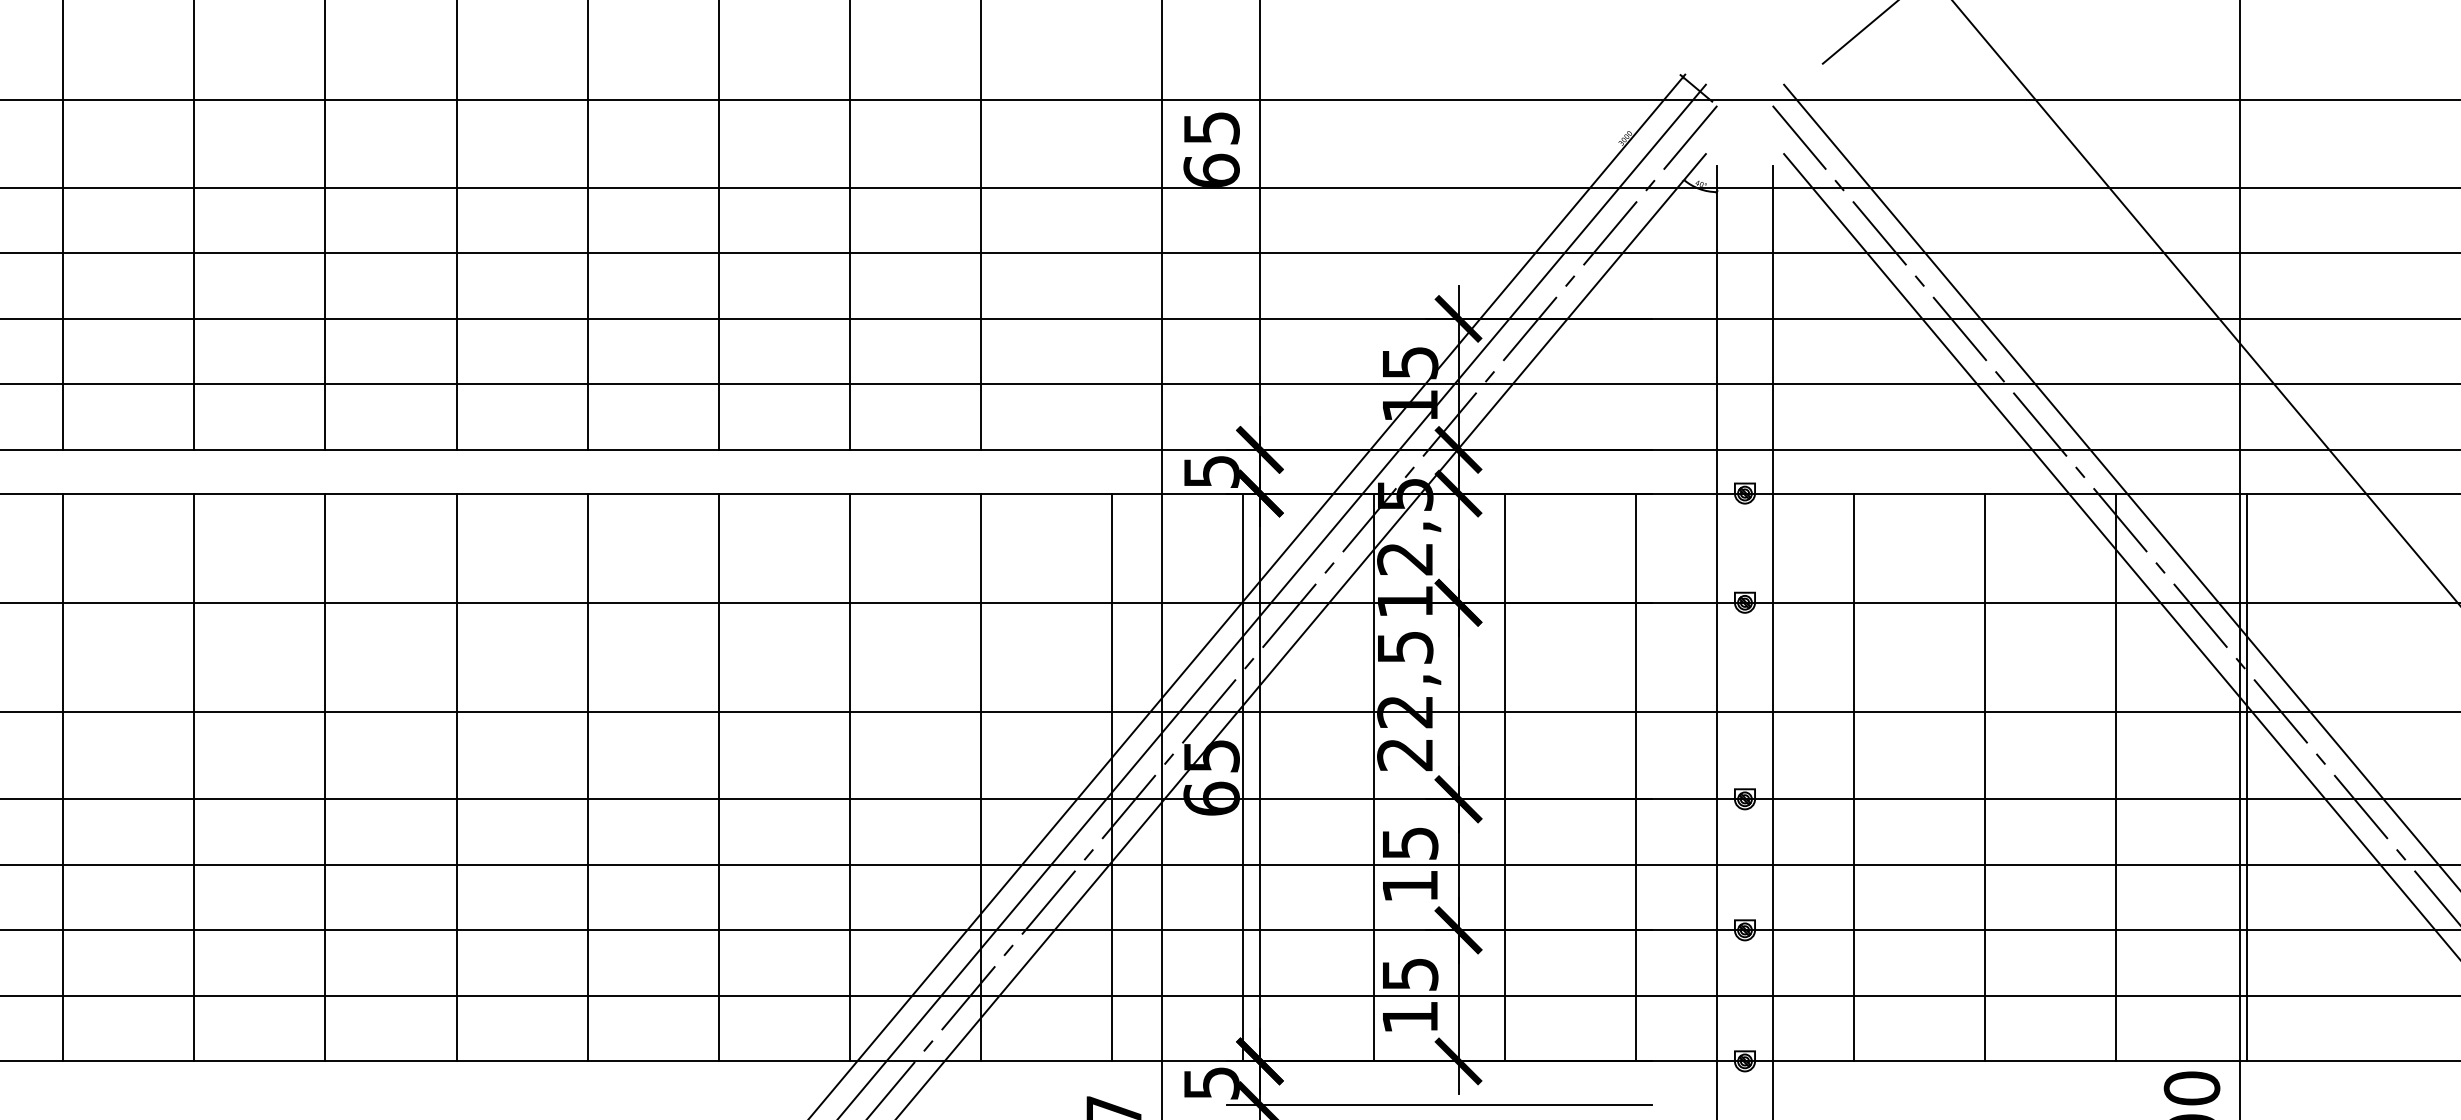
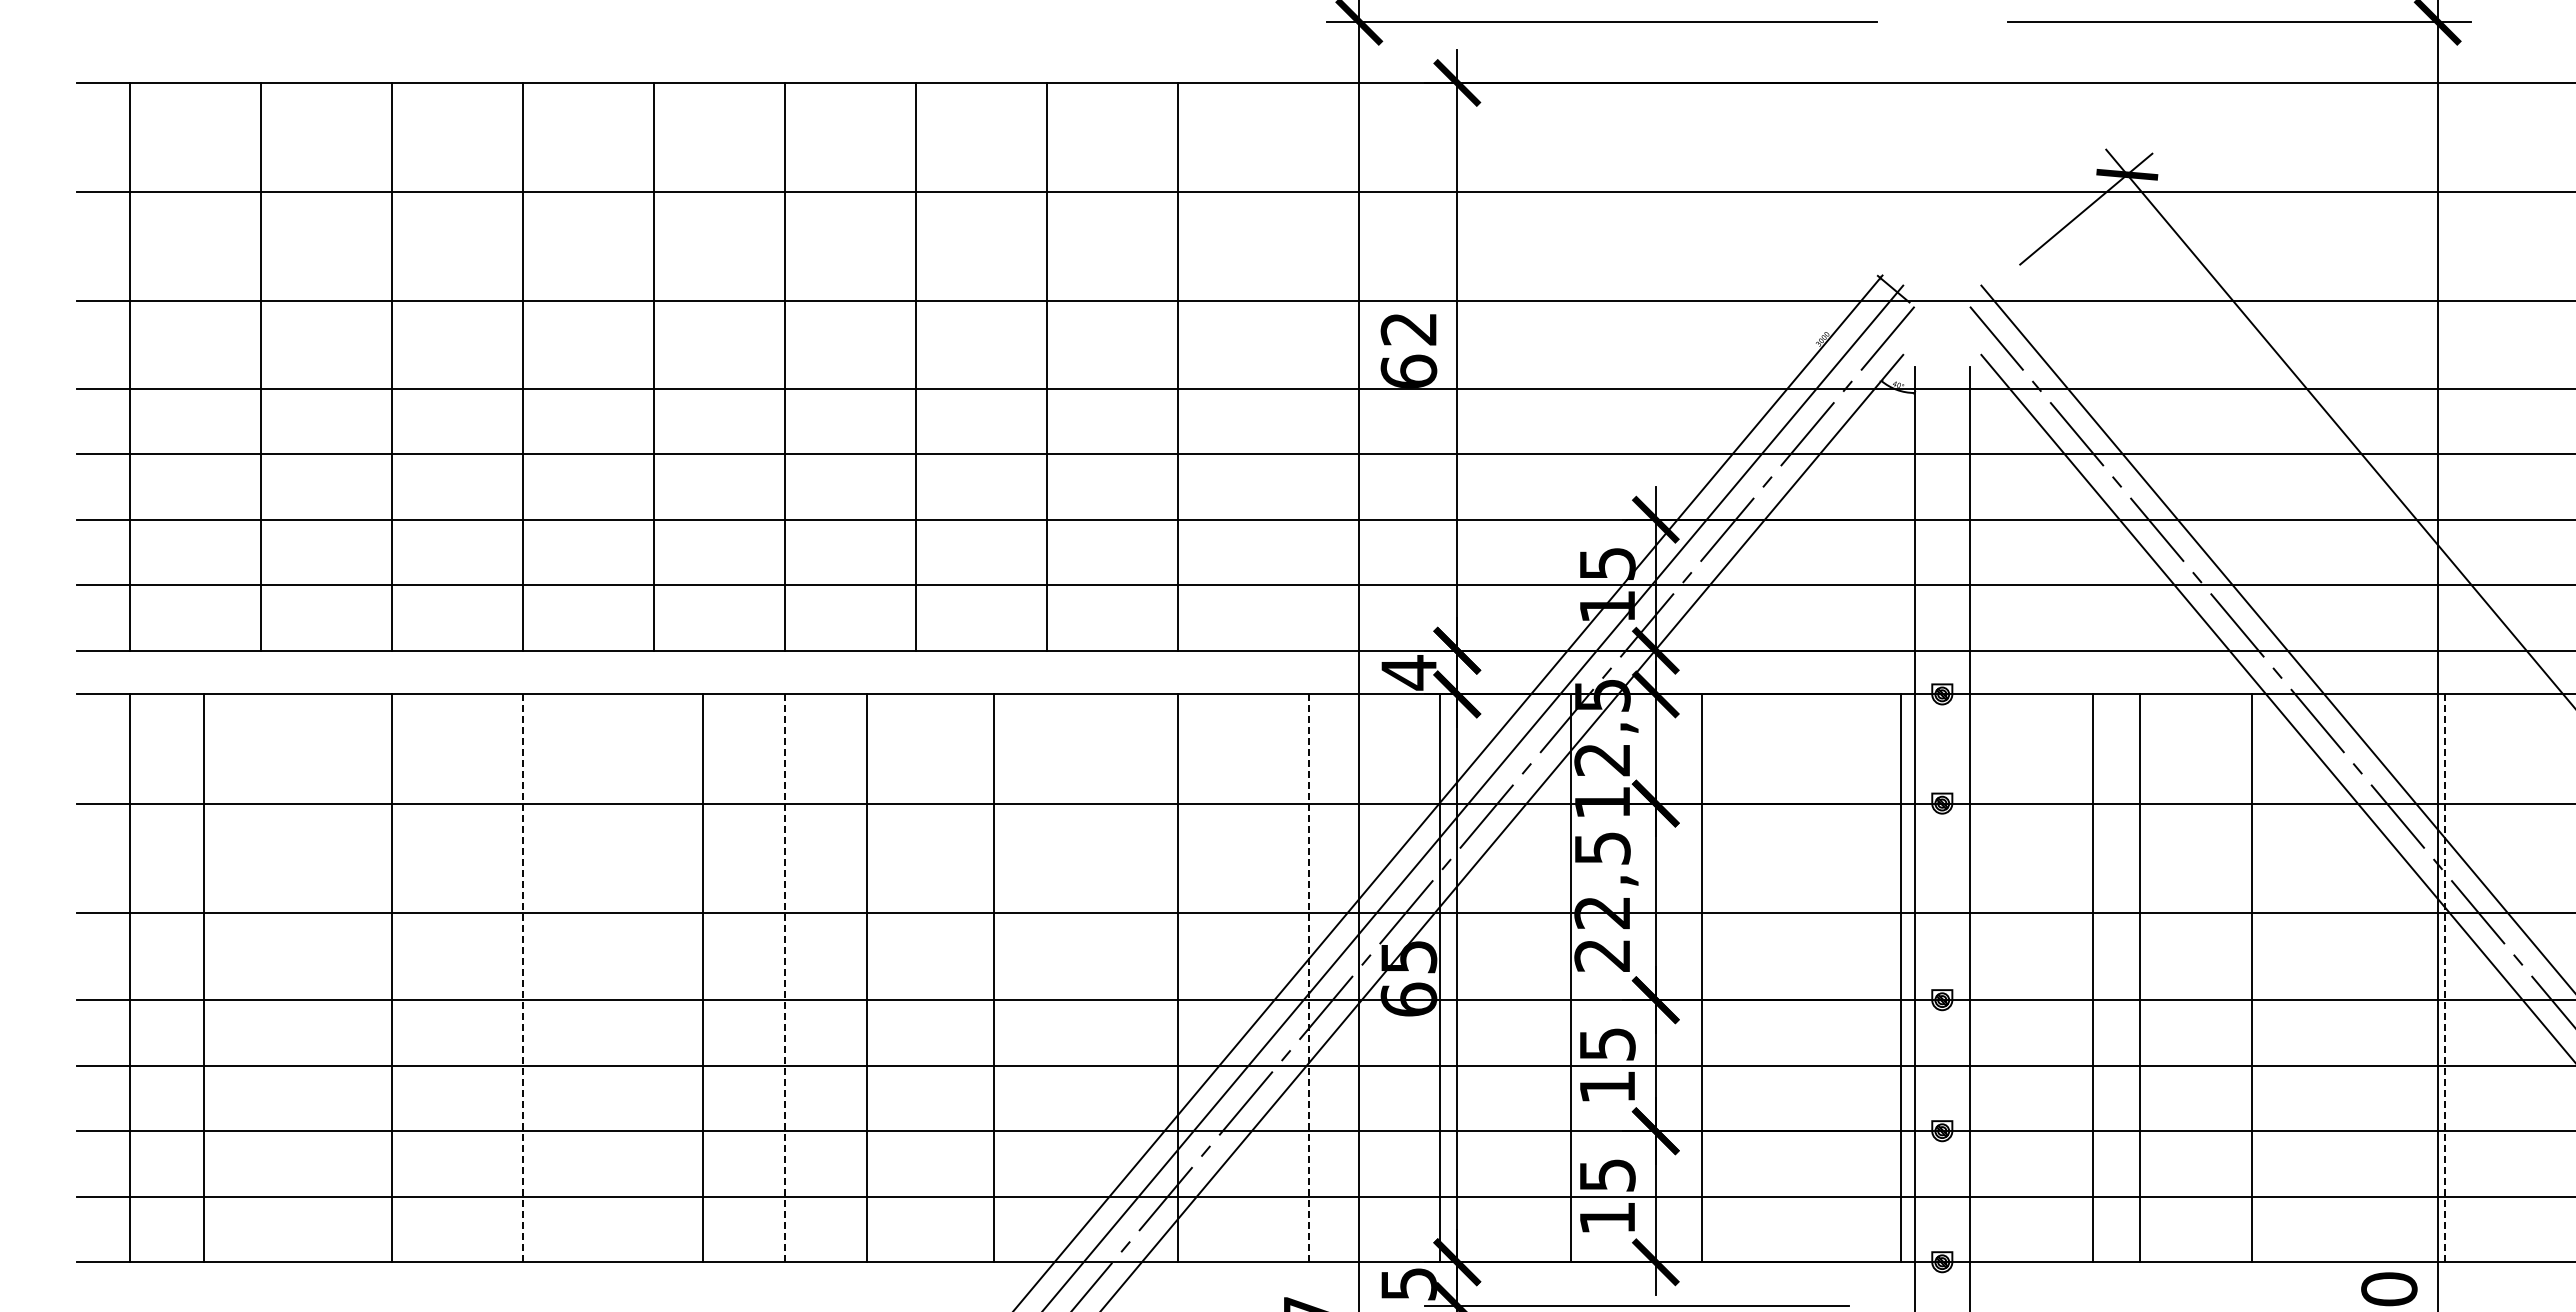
text: (1211, 128) -> (1408, 329), 65 -> 62
text: (1212, 471) -> (1409, 672), 5 -> 4
line: (63, 777) -> (203, 978), moved
line: (325, 777) -> (522, 978), solid -> dashed
line: (456, 777) -> (702, 978), moved
line: (587, 777) -> (784, 978), solid -> dashed
line: (718, 777) -> (866, 978), moved
line: (849, 777) -> (993, 978), moved
line: (1111, 777) -> (1308, 978), solid -> dashed
line: (1636, 777) -> (1901, 978), moved
line: (1854, 777) -> (2092, 978), moved
line: (1985, 777) -> (2139, 978), moved
line: (2116, 777) -> (2251, 978), moved
line: (2247, 777) -> (2444, 978), solid -> dashed

